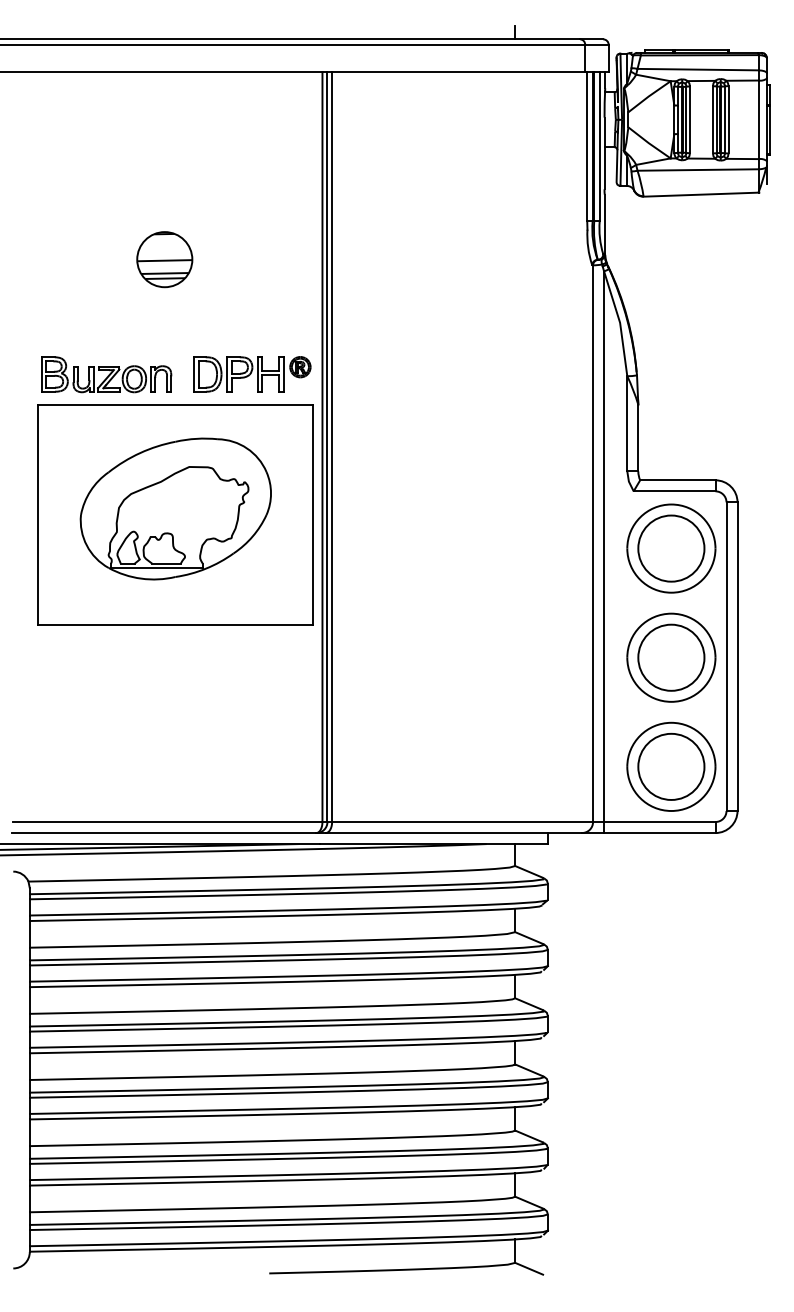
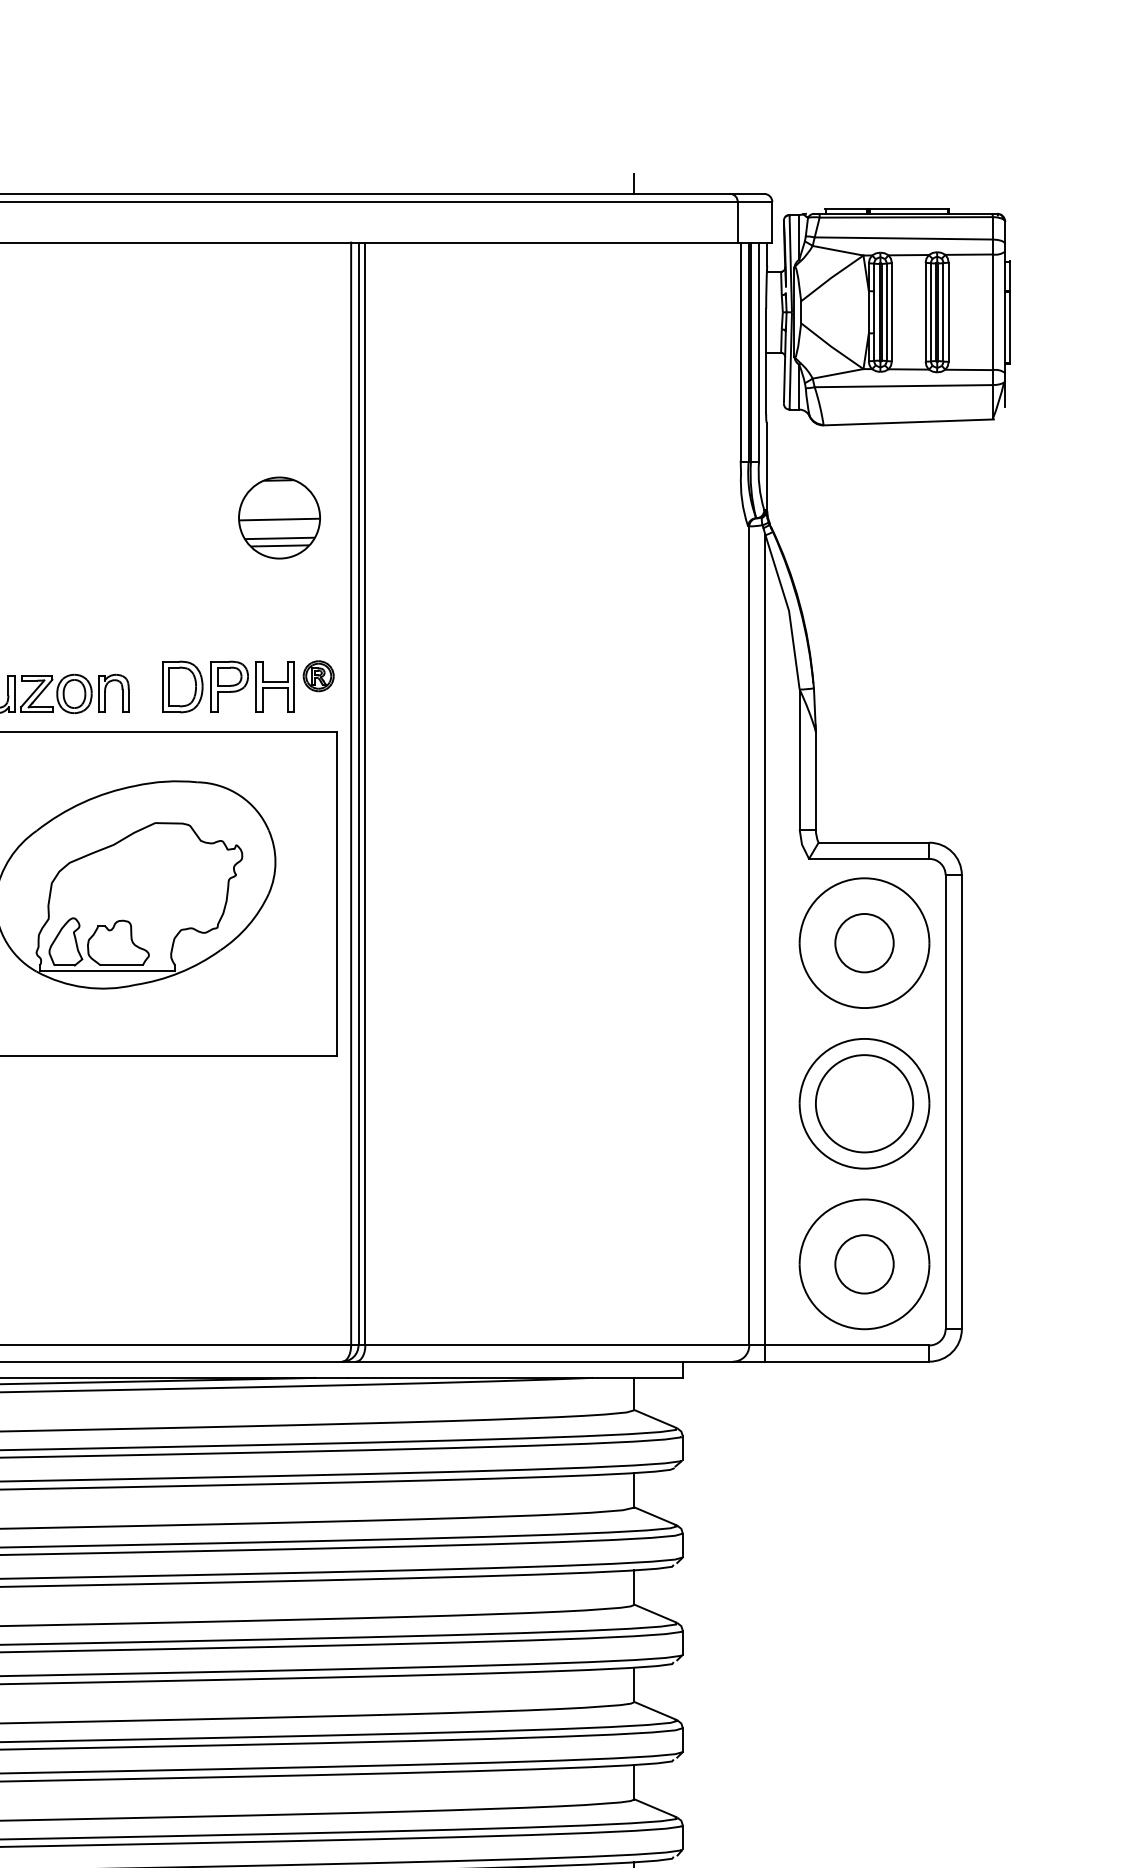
part: (164, 259) -> (279, 517), moved
circle: (671, 548) -> (864, 943), size x0.6
circle: (671, 766) -> (864, 1263), size x0.6

